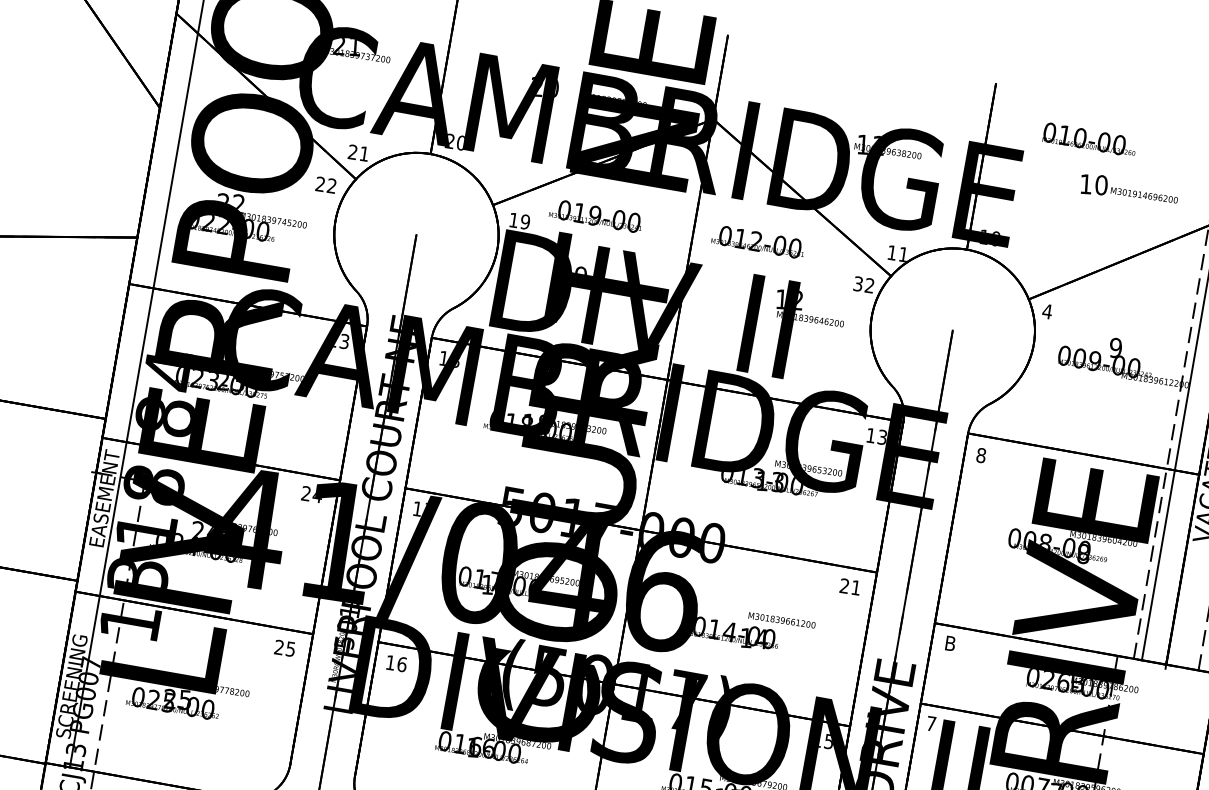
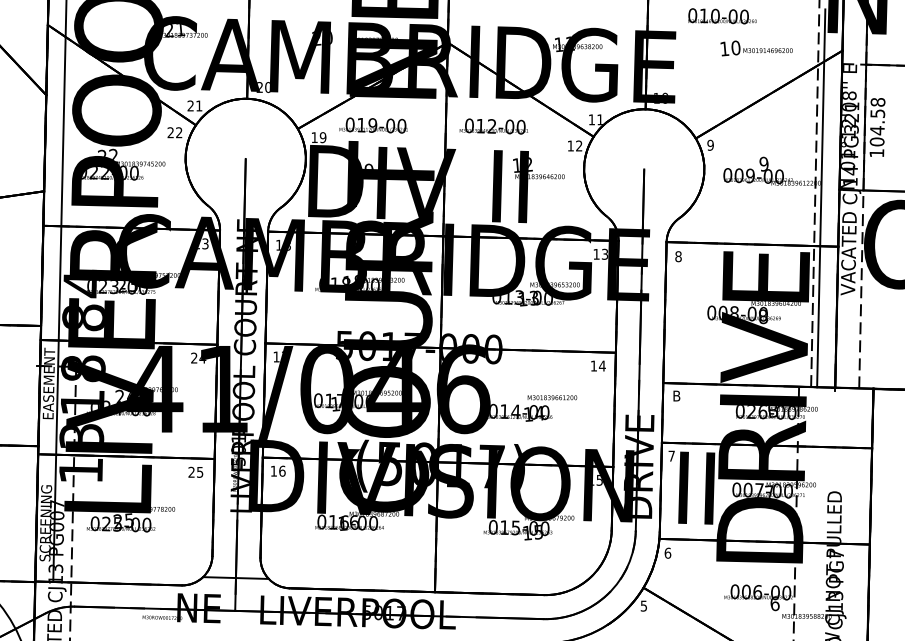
text: (858, 283) -> (570, 145), 32 -> 12
text: (1047, 310) -> (710, 144), 4 -> 9
text: (849, 586) -> (597, 365), 21 -> 14

